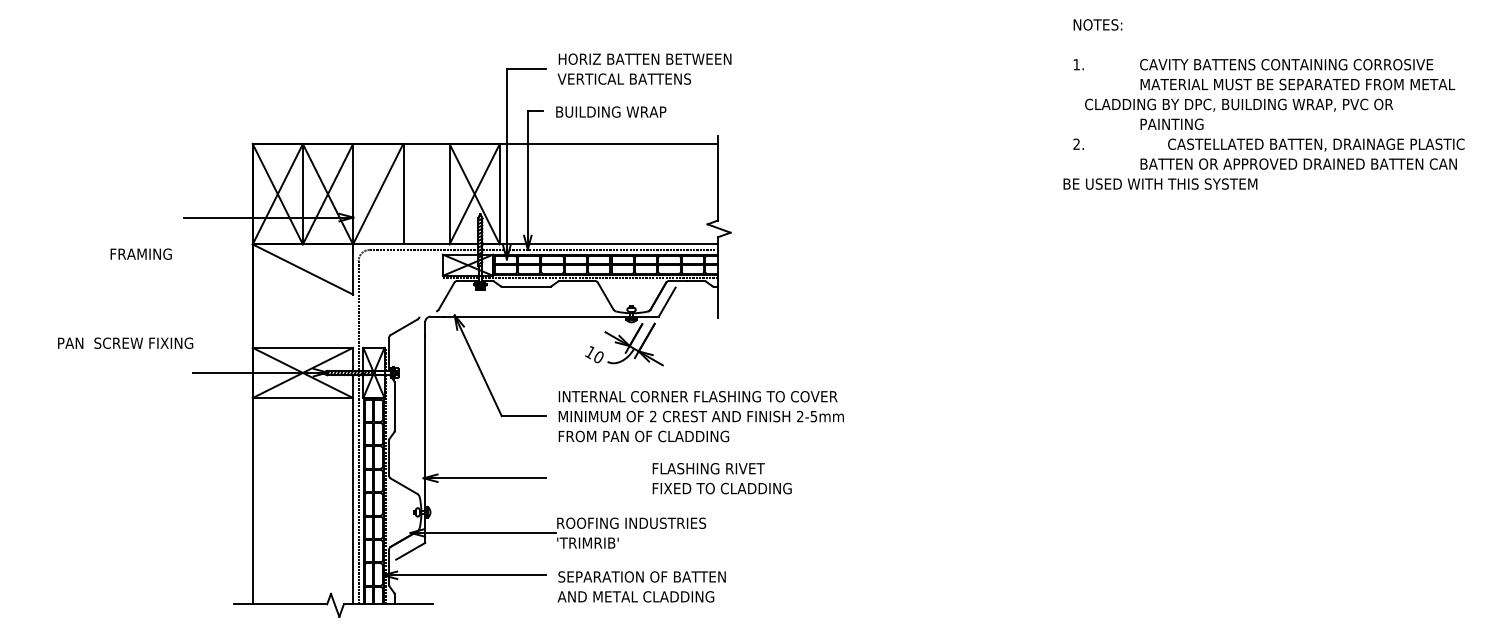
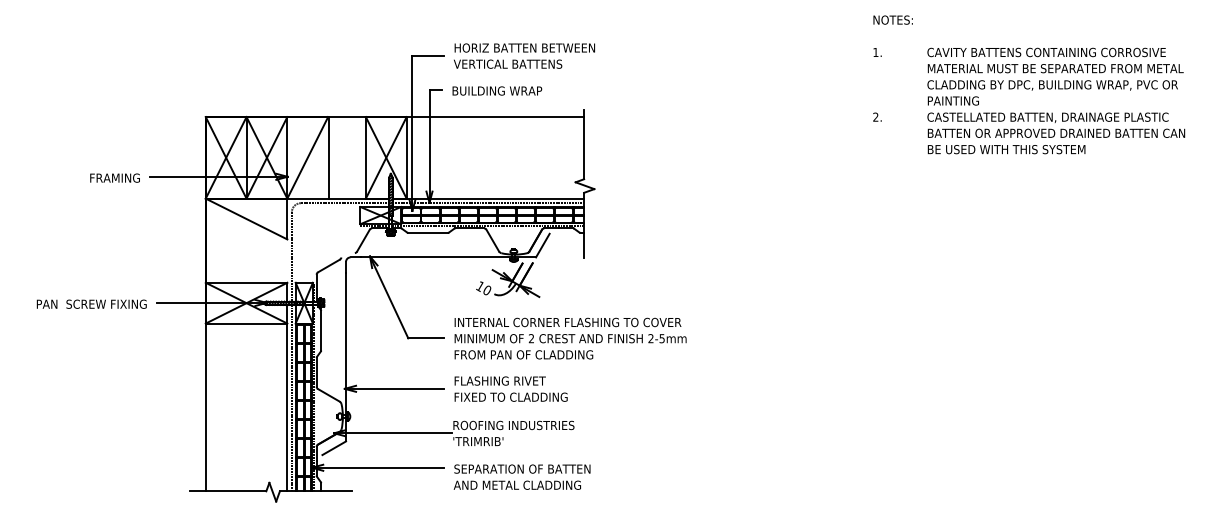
text: (1239, 104) -> (1053, 84), moved
text: (1316, 144) -> (1048, 117), moved
text: (1160, 183) -> (1006, 149), moved
text: (140, 253) -> (114, 177), moved
text: (125, 342) -> (91, 303), moved
text: (721, 478) -> (510, 389), moved

